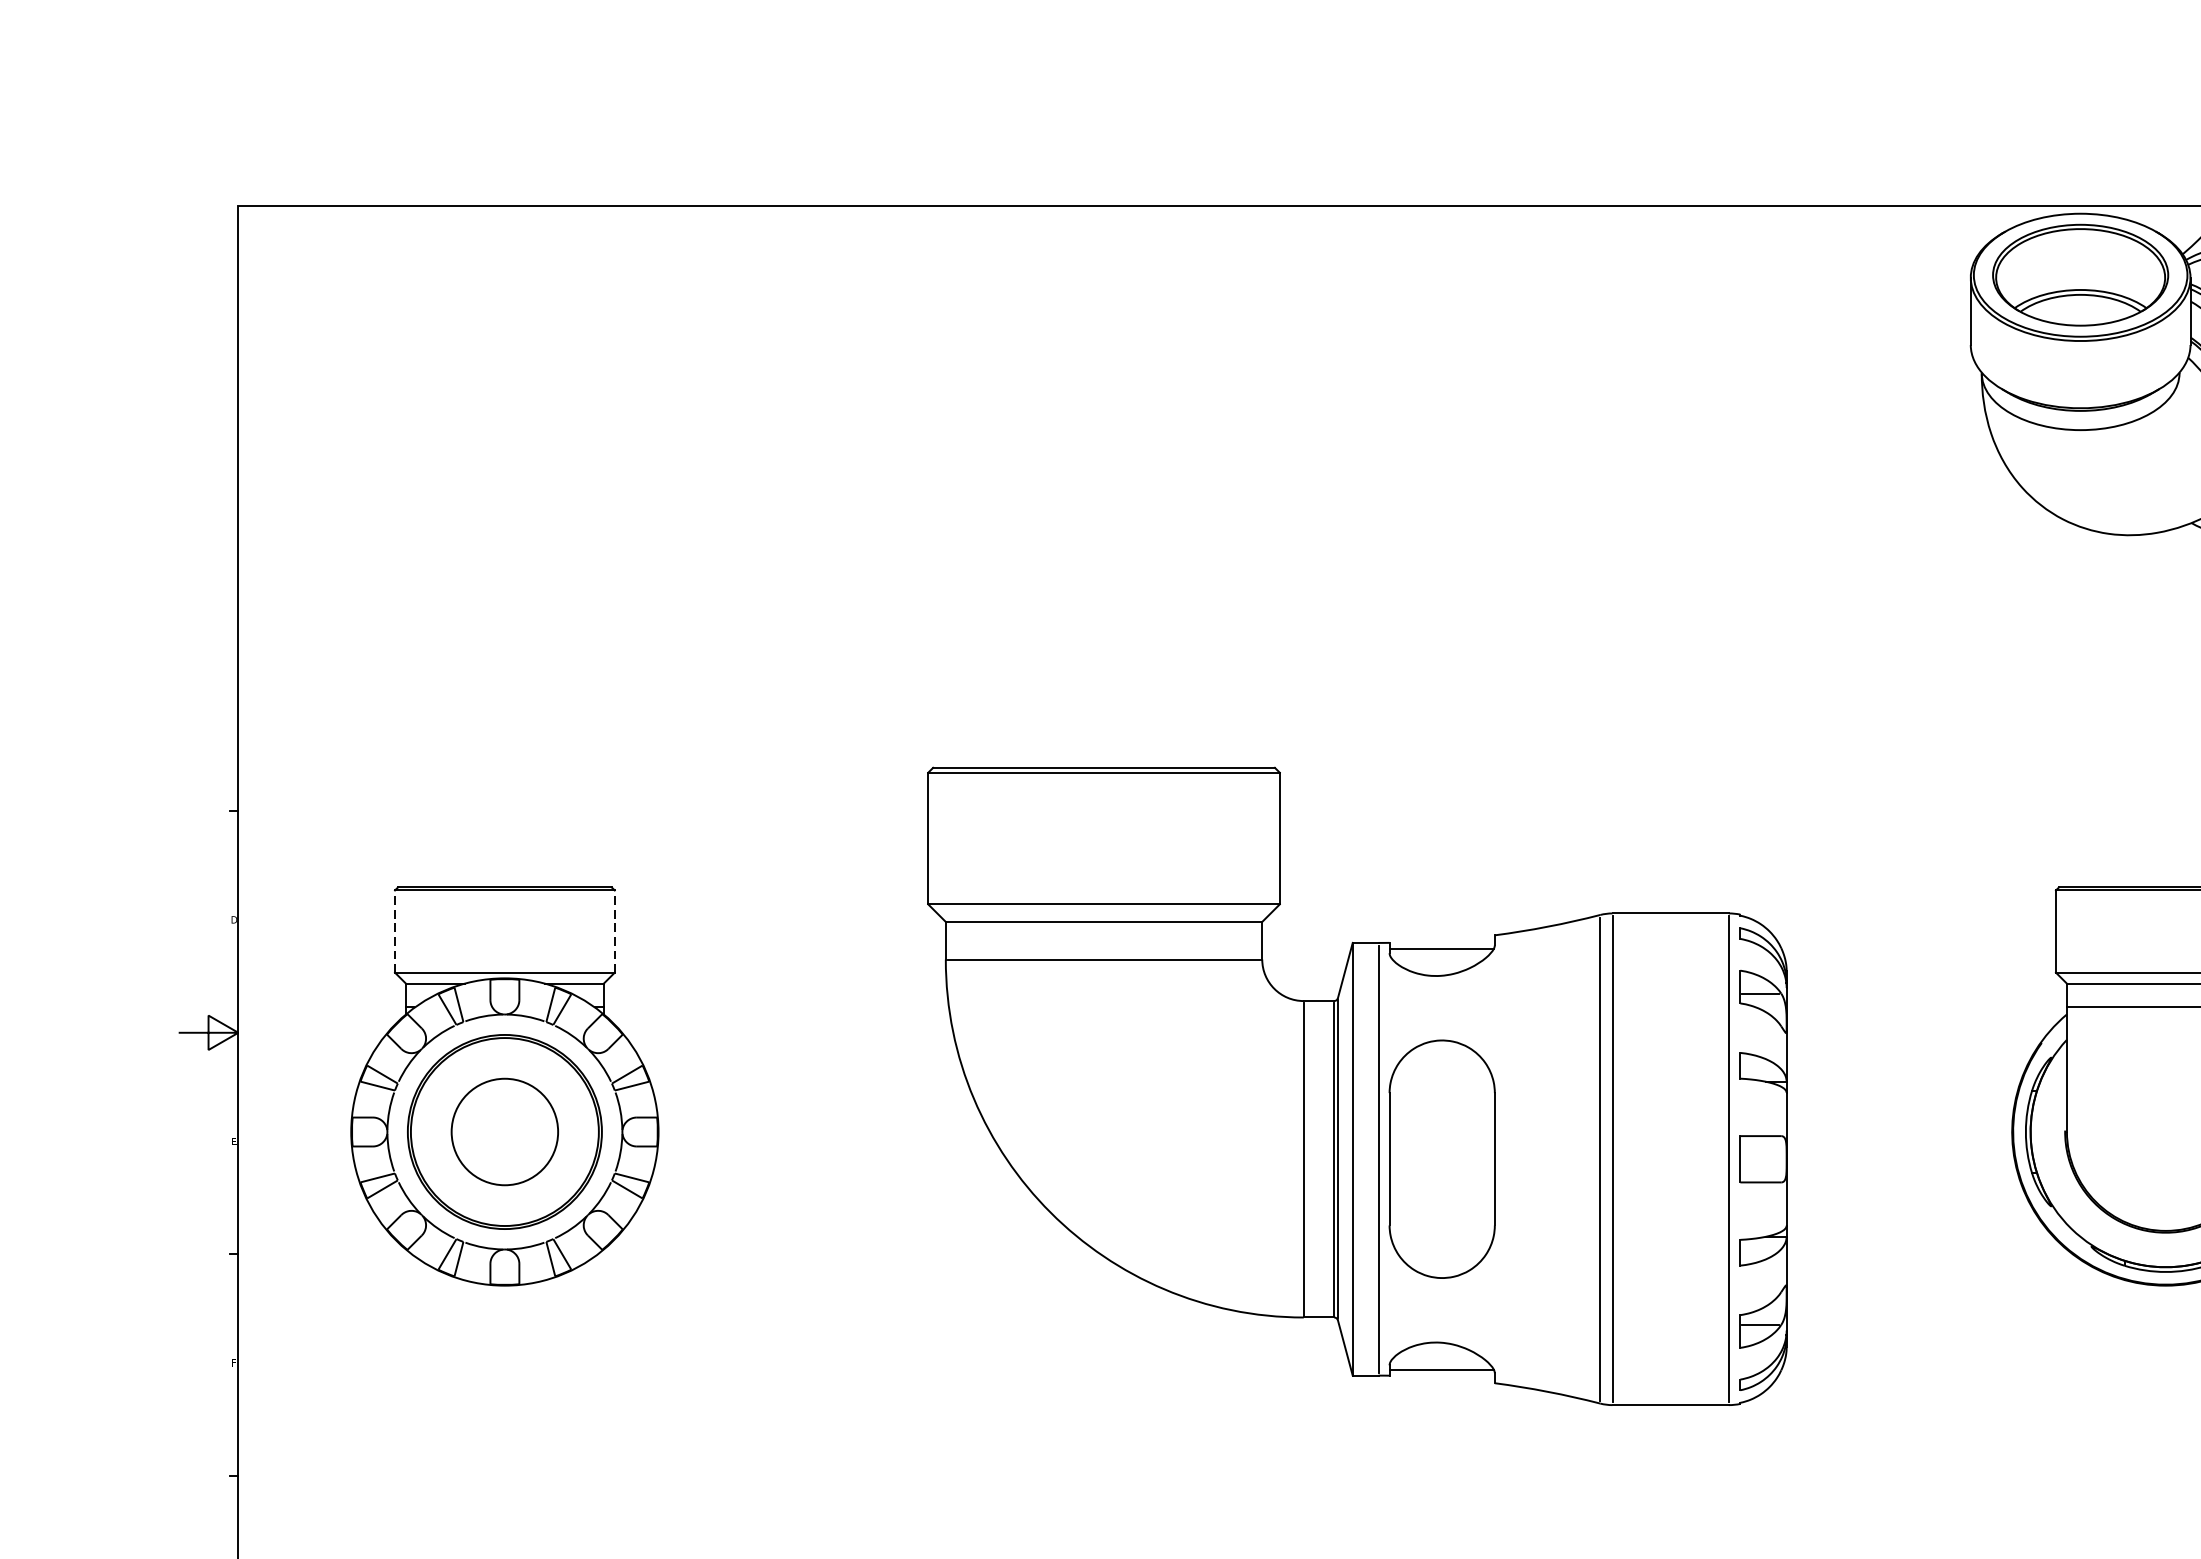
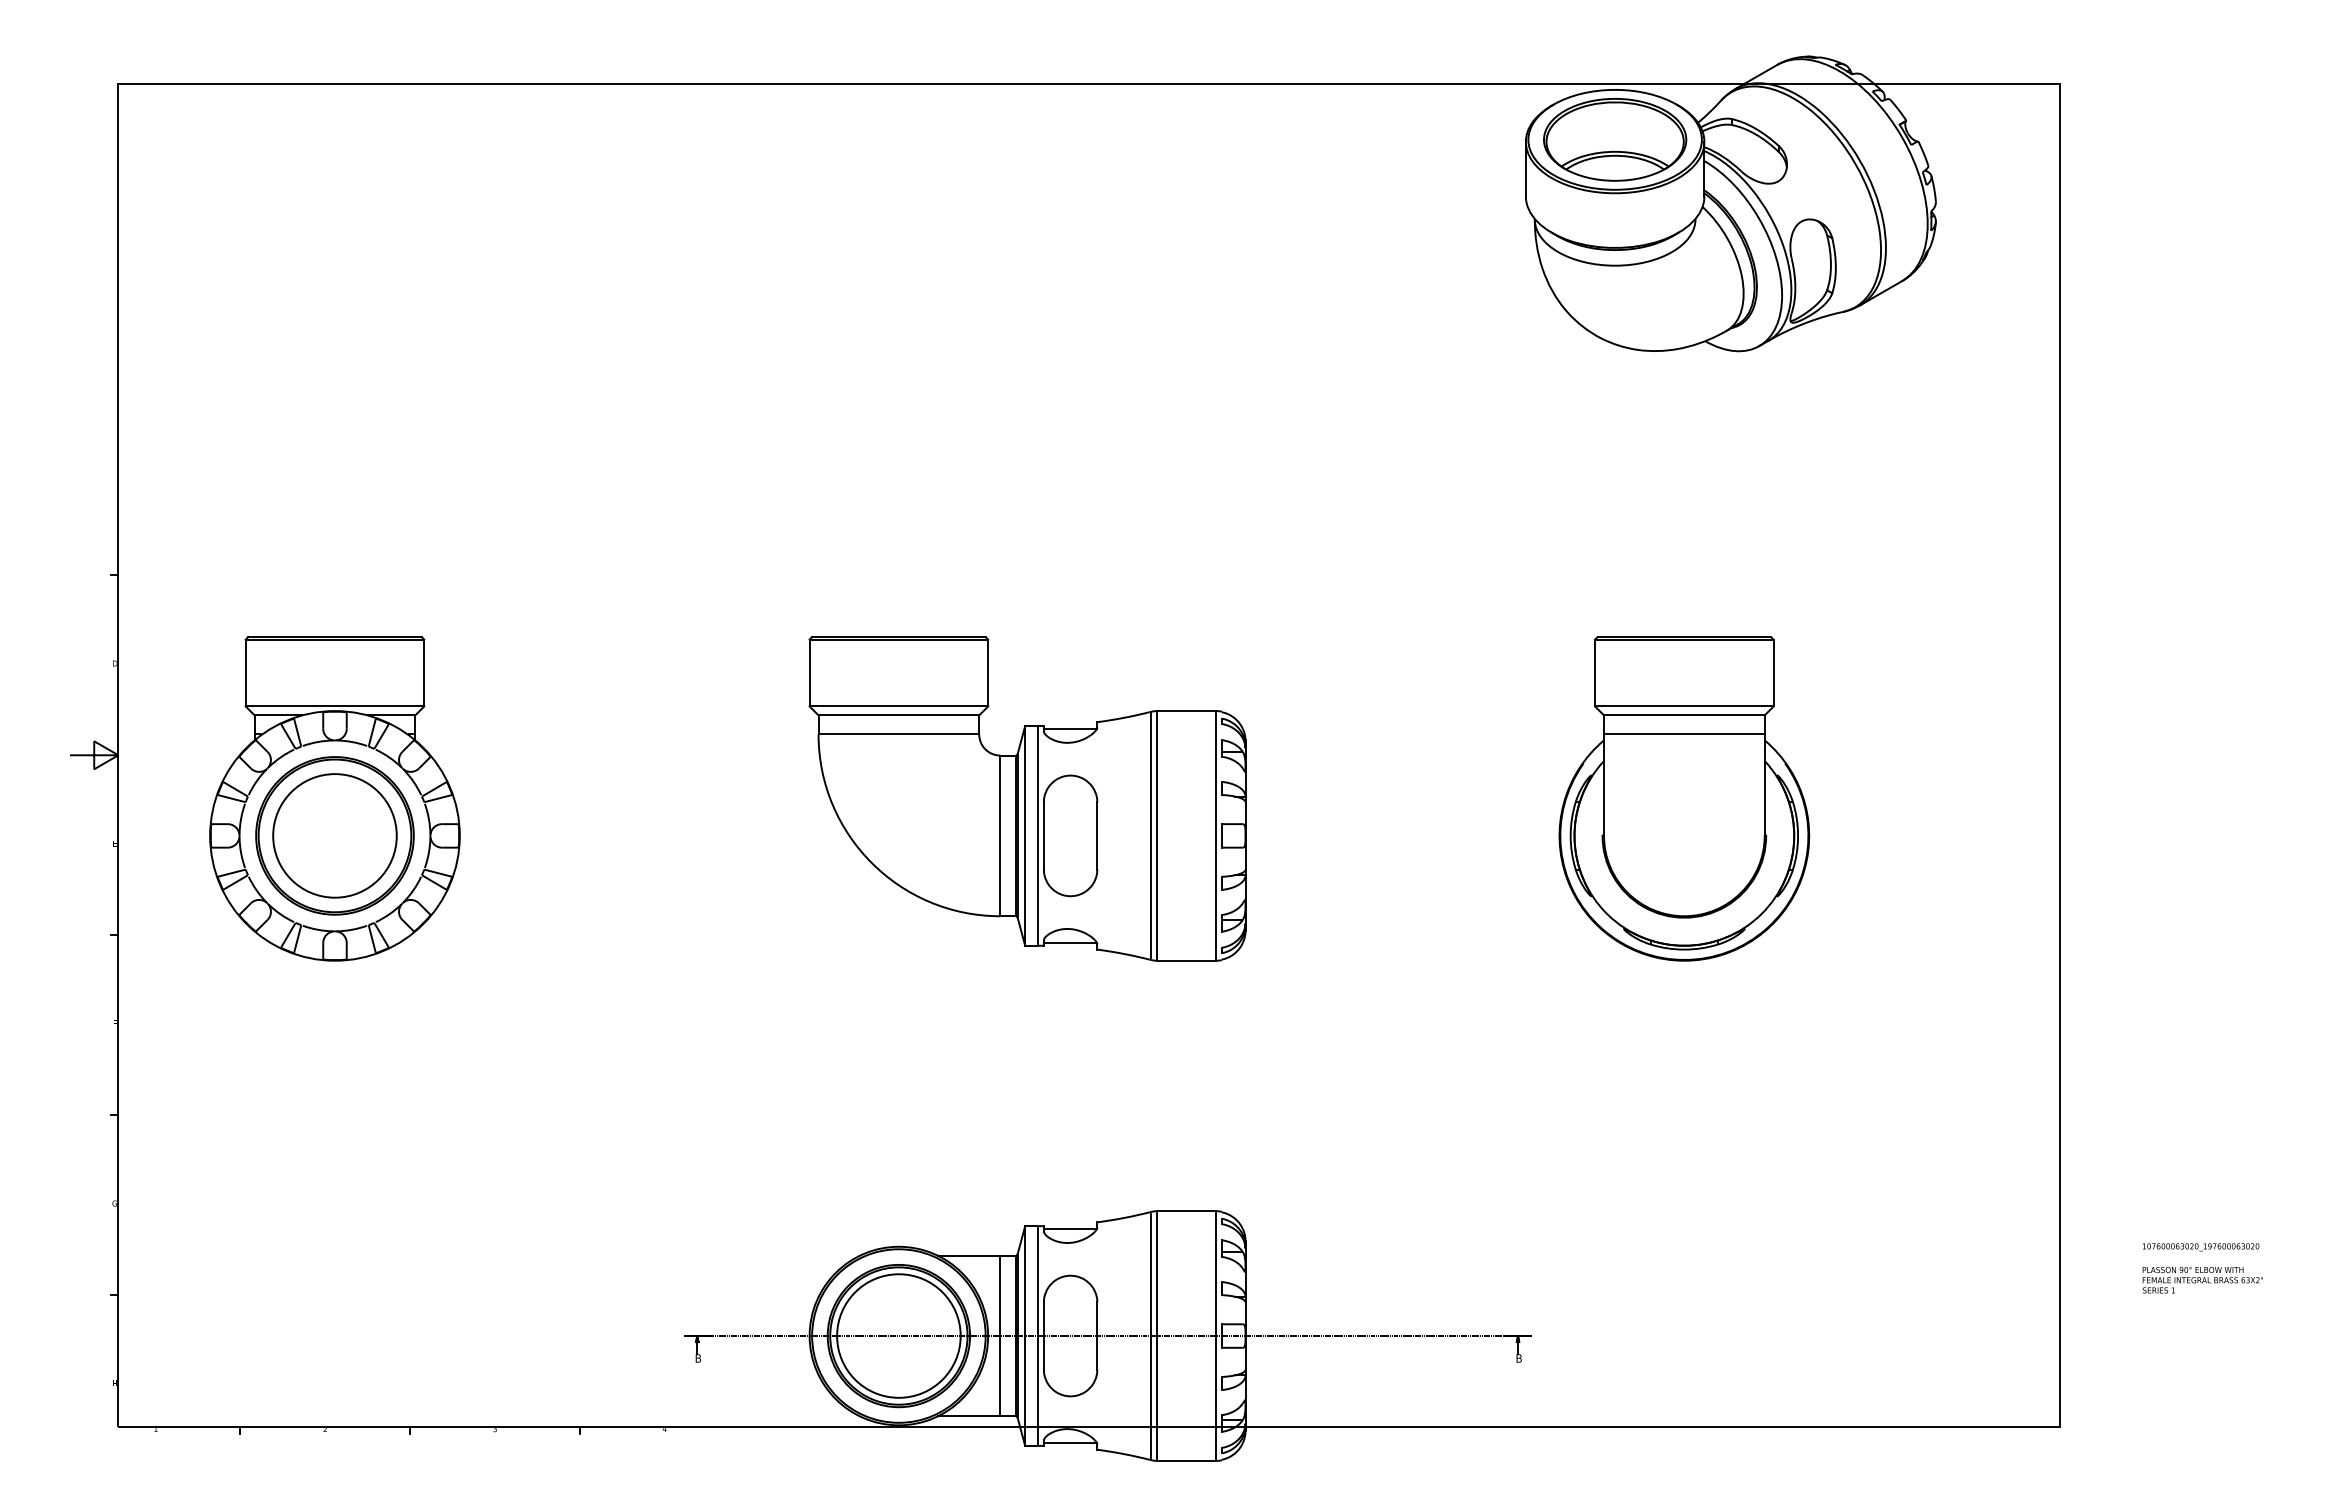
line: (394, 930) -> (245, 672), dashed -> solid
line: (615, 930) -> (424, 672), dashed -> solid
part: (1357, 1085) -> (1027, 798), size x0.62
circle: (504, 1131) -> (334, 835), size x1.43

